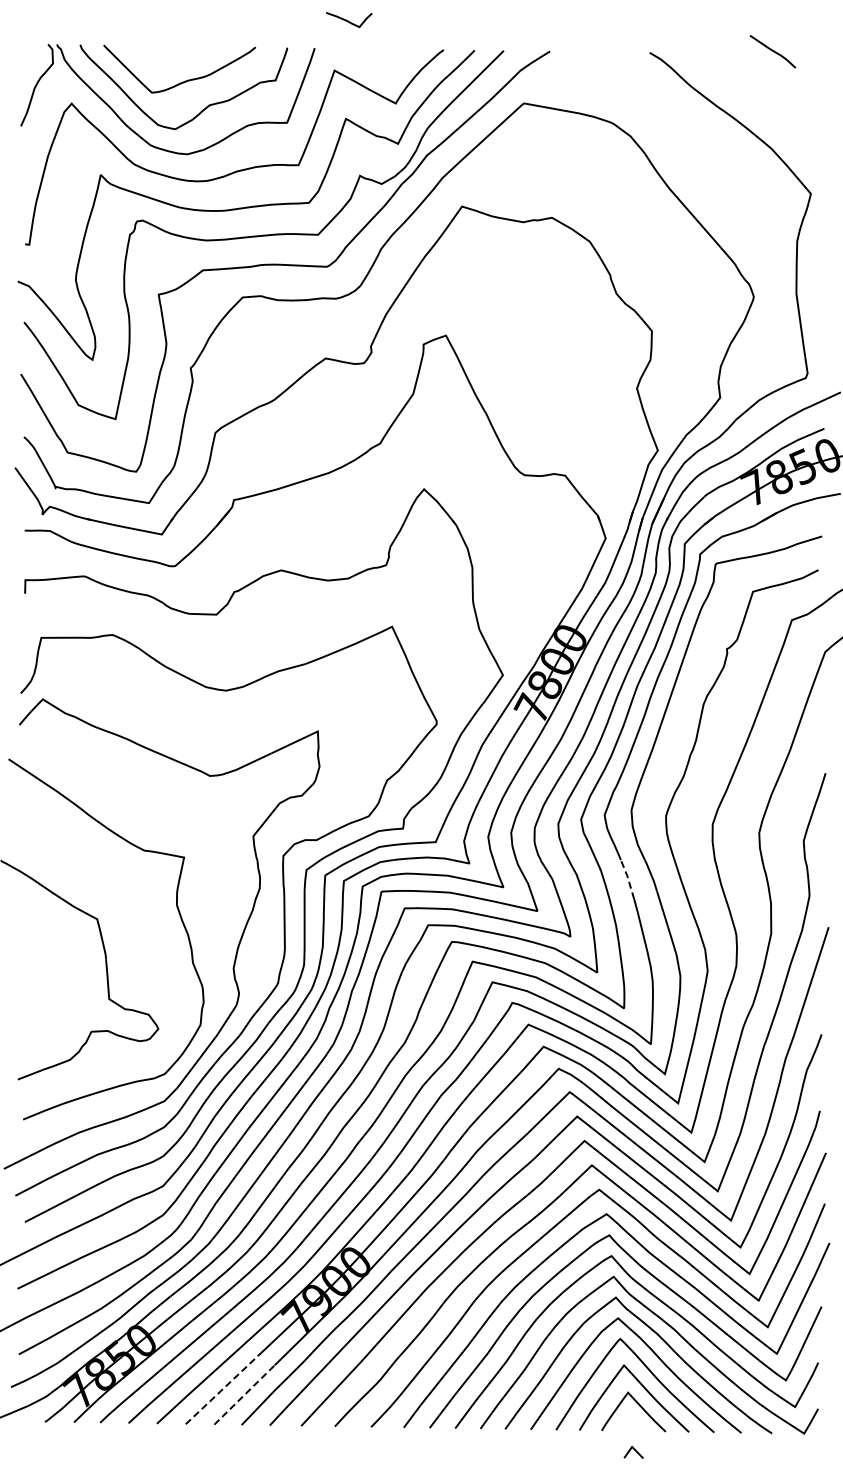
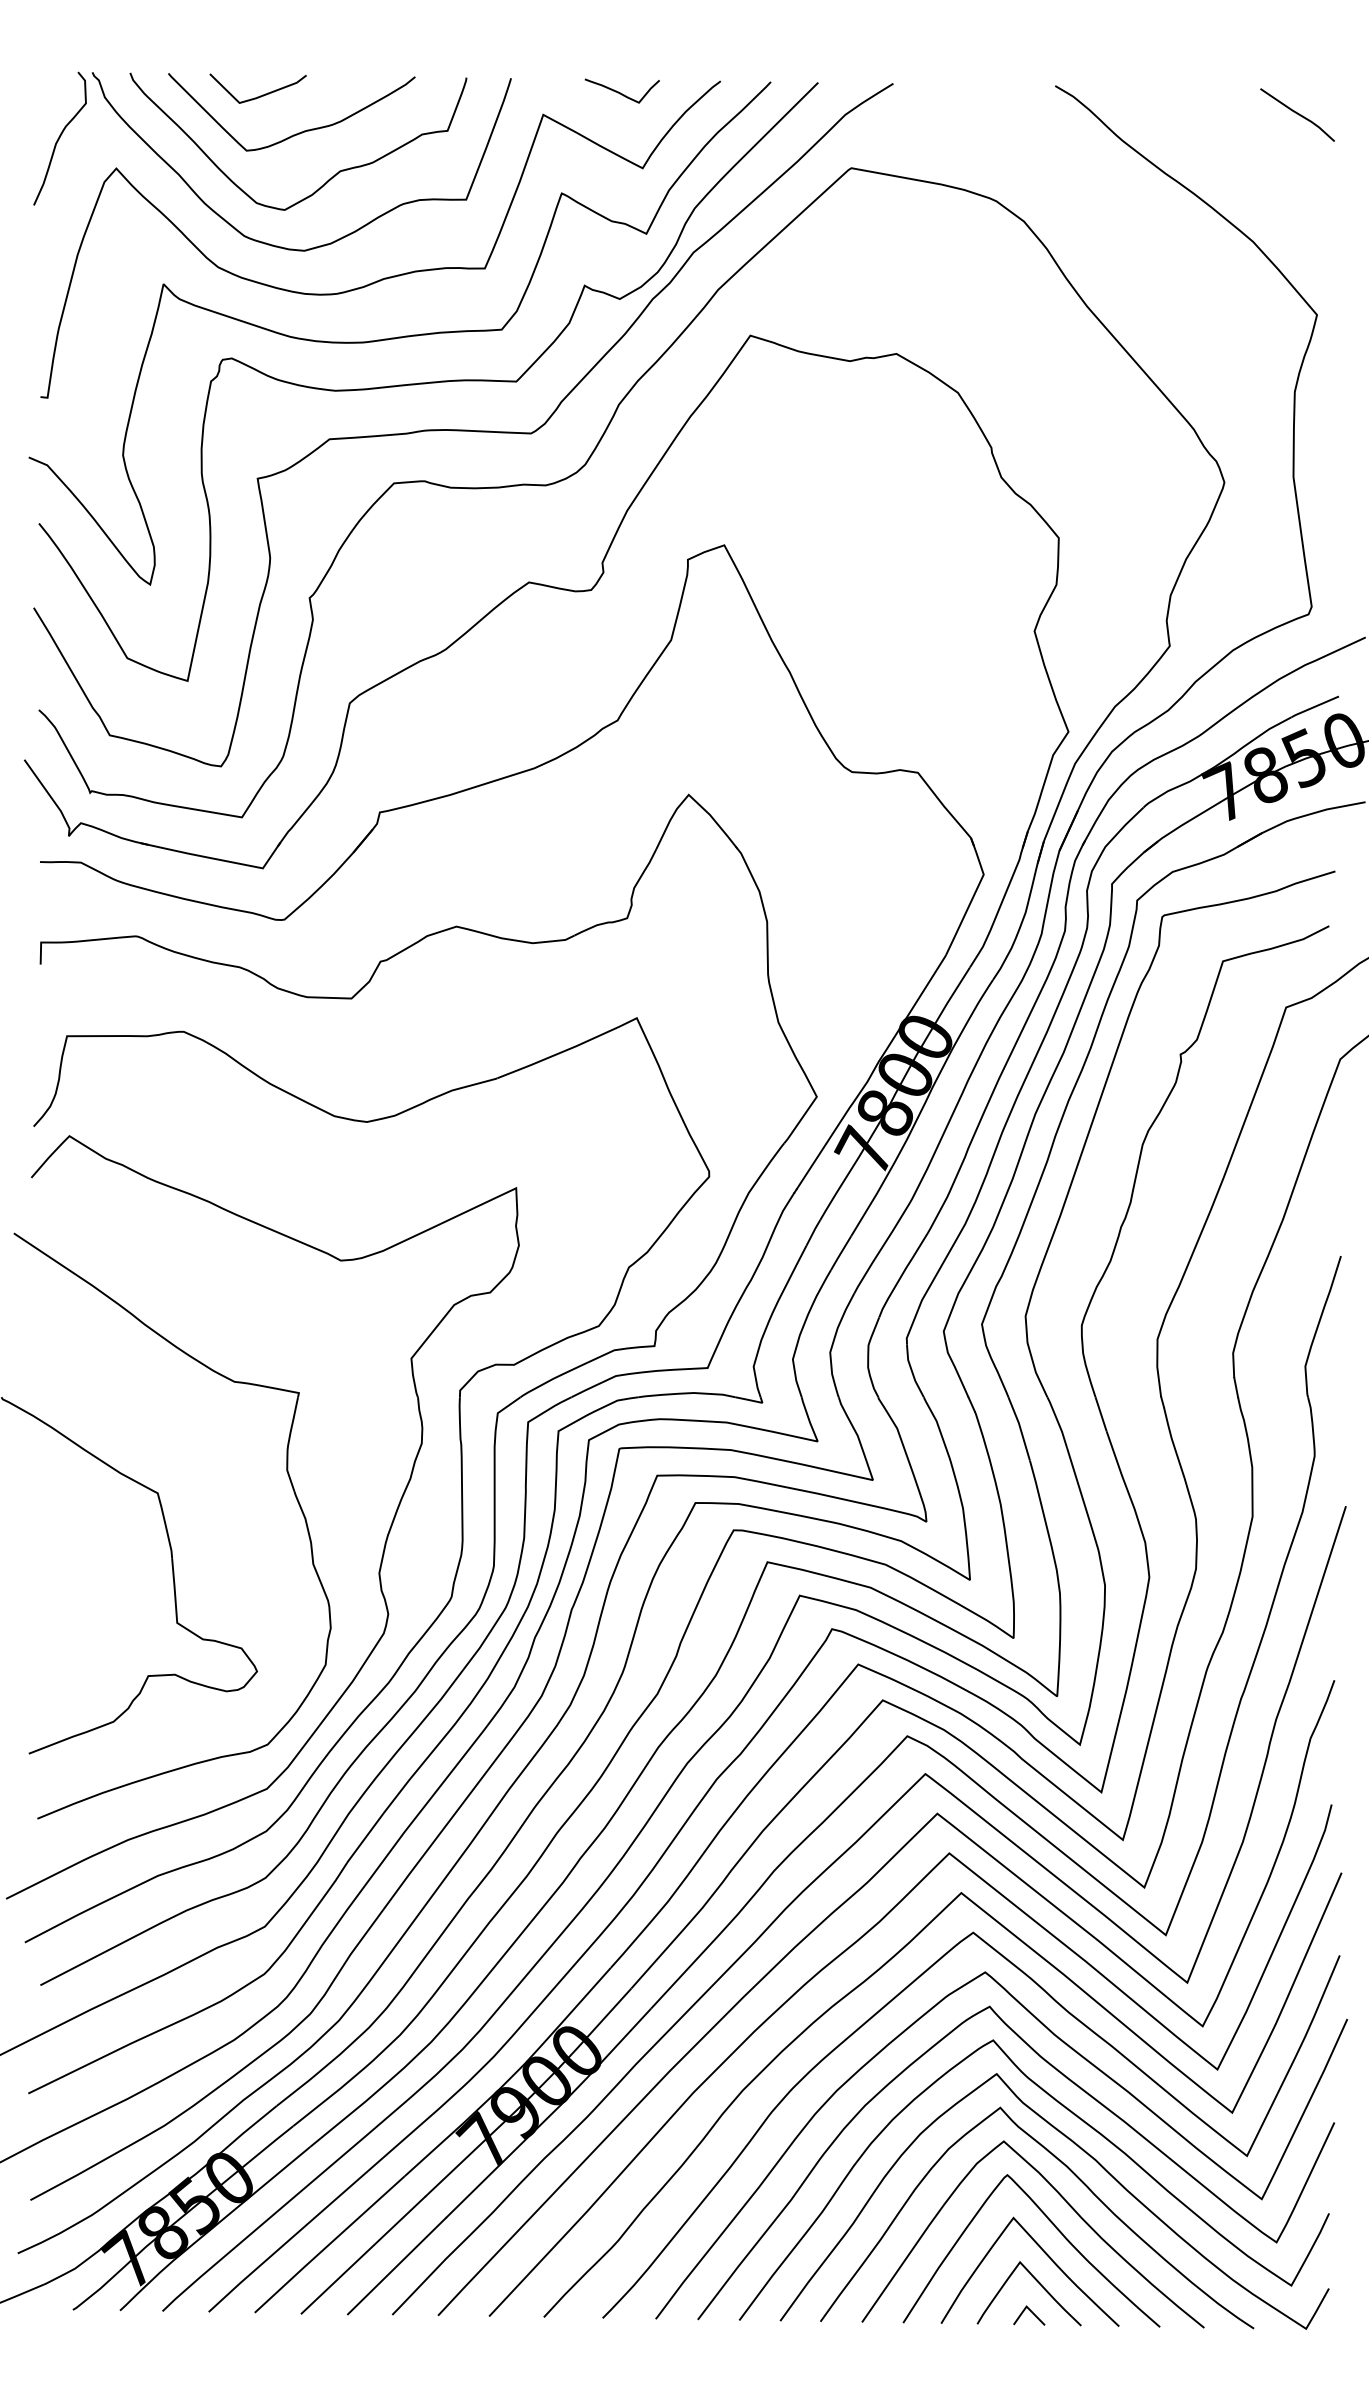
curve: (348, 20) -> (621, 91), moved
line: (772, 51) -> (1296, 114), moved
curve: (159, 58) -> (258, 95), added
line: (628, 878) -> (1020, 1427), dashed -> solid
line: (224, 1387) -> (364, 2253), dashed -> solid
line: (244, 1394) -> (396, 2265), dashed -> solid
line: (634, 1450) -> (1030, 2312), moved

